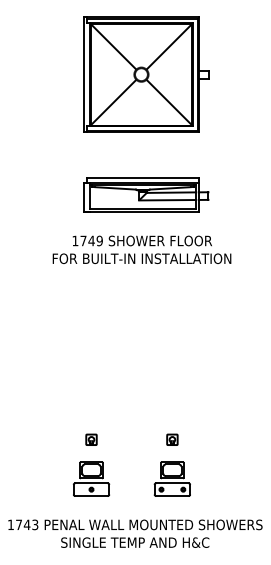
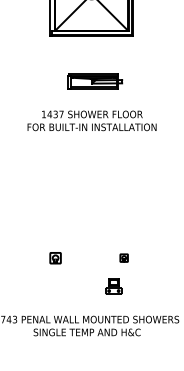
part: (146, 194) -> (95, 80), size x0.6
text: (91, 240) -> (55, 114), 1749 -> 1437
part: (91, 439) -> (55, 257), size x1.4
part: (172, 439) -> (124, 257), moved
part: (91, 478) -> (55, 286), removed
part: (171, 478) -> (113, 286), size x0.6

